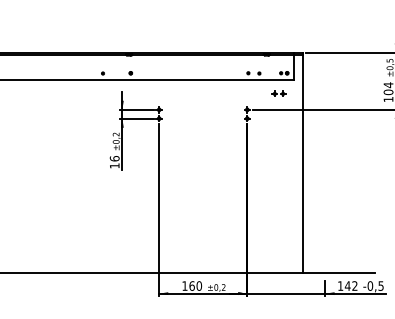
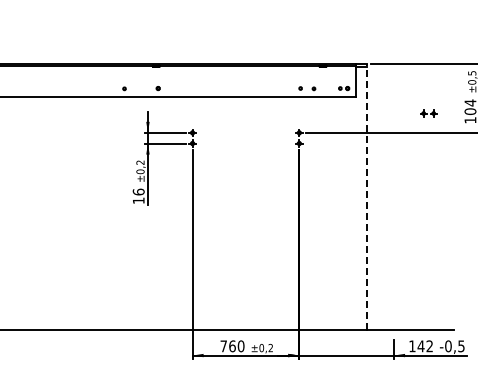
part: (278, 93) -> (428, 113), moved
line: (303, 162) -> (367, 196), solid -> dashed
text: (184, 286) -> (223, 346), 160 -> 760

